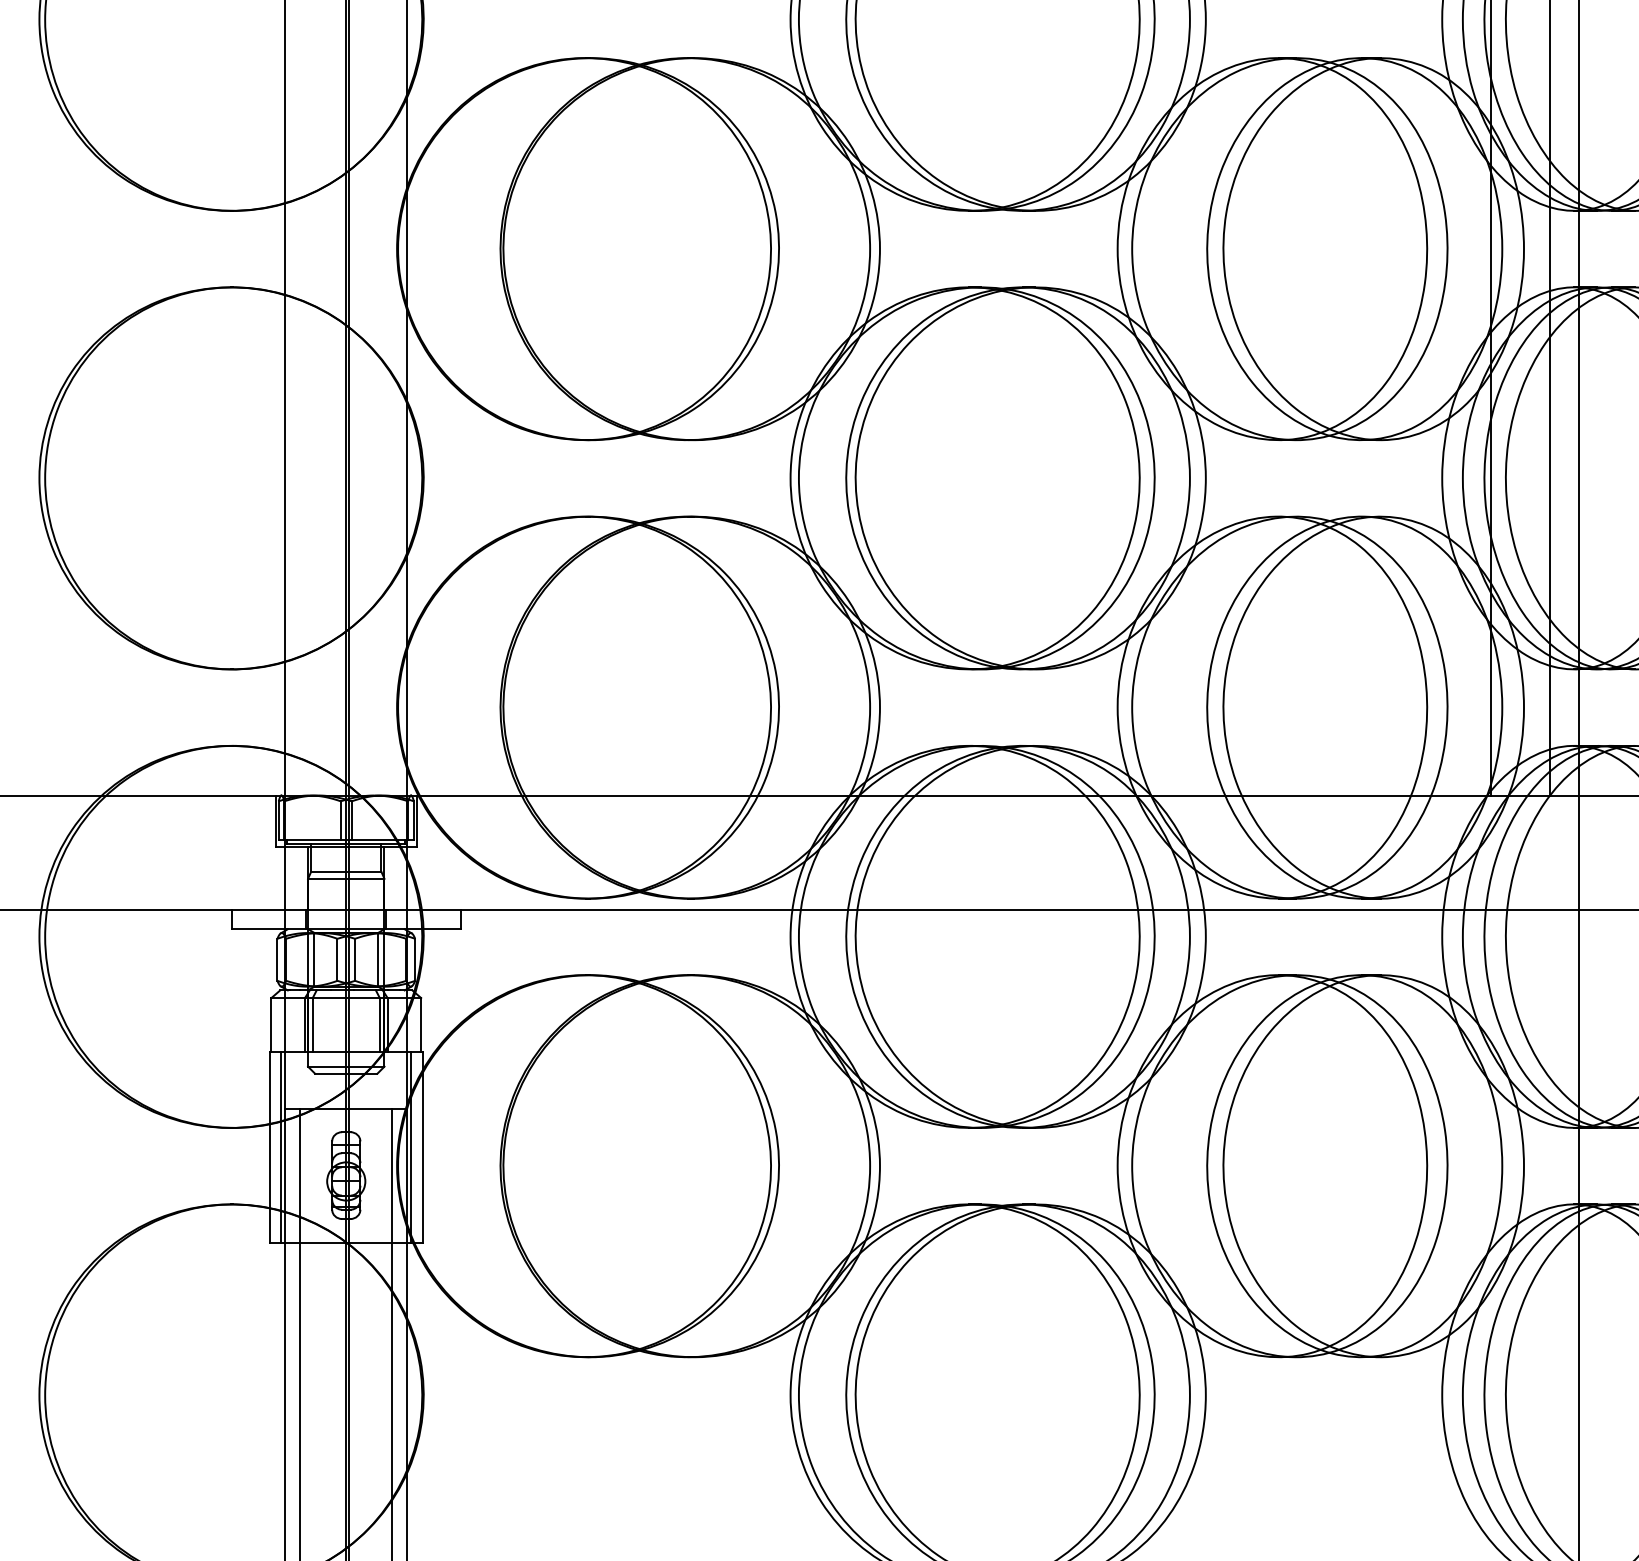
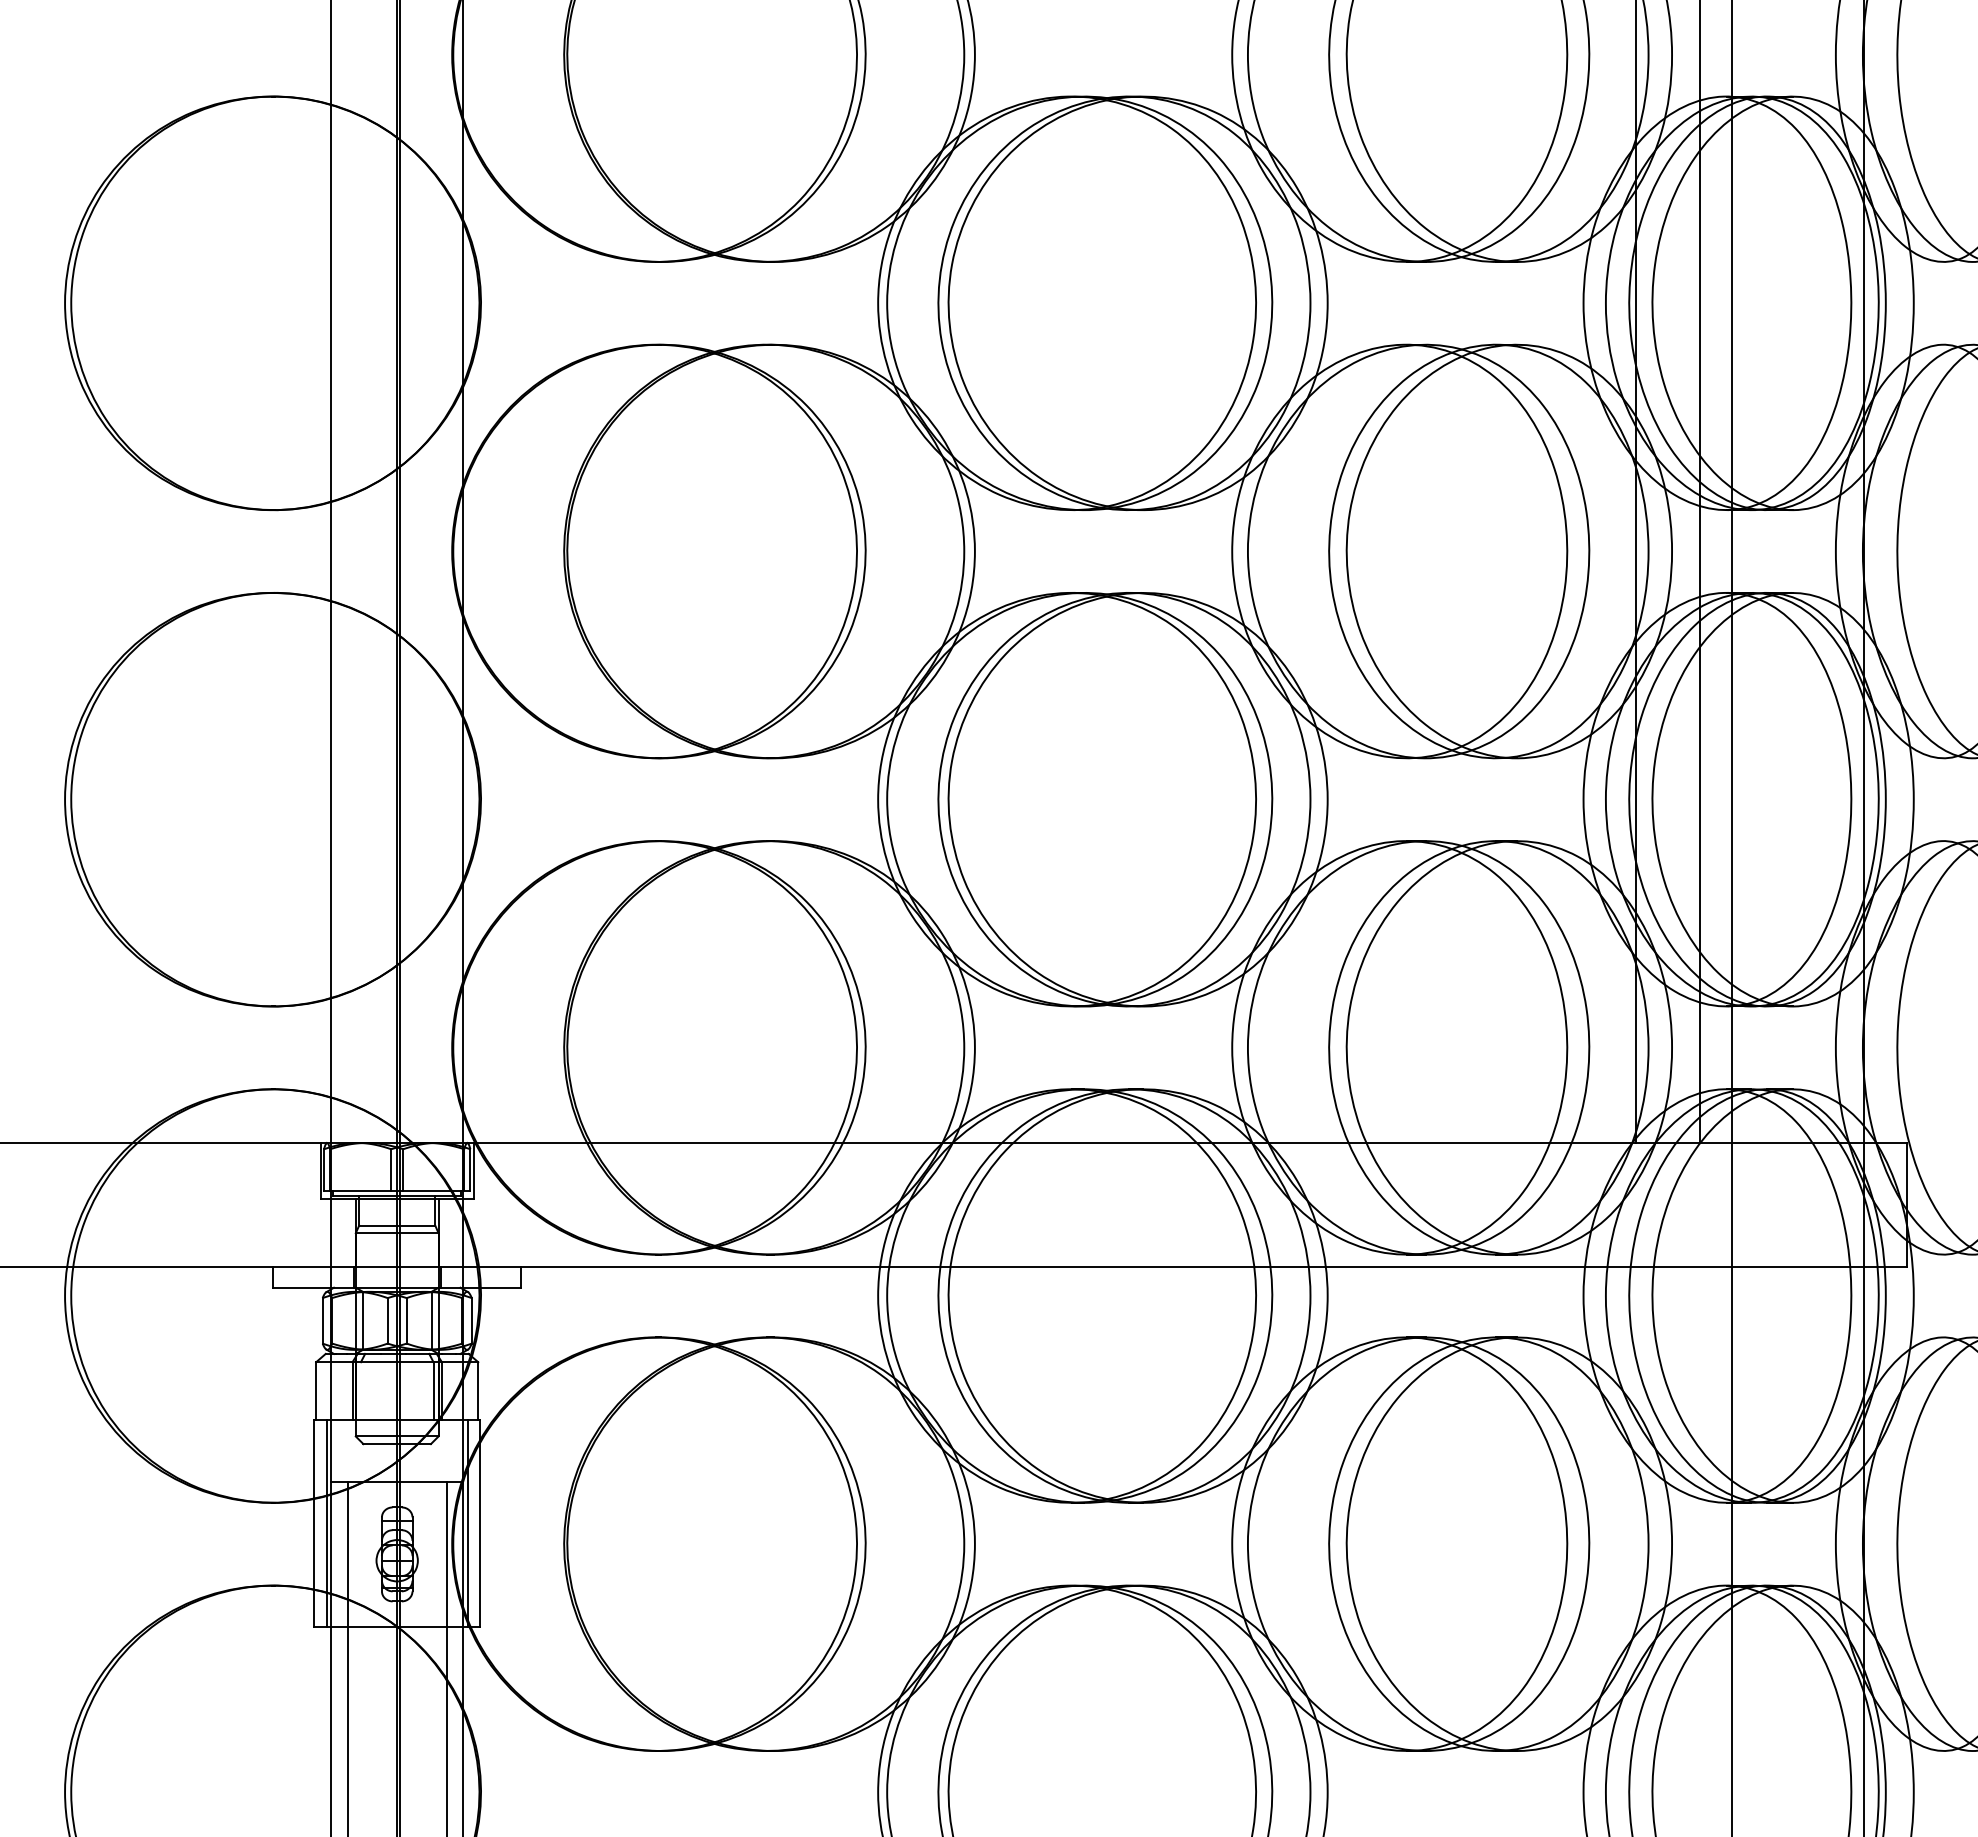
line: (312, 1025) -> (360, 1391), removed

